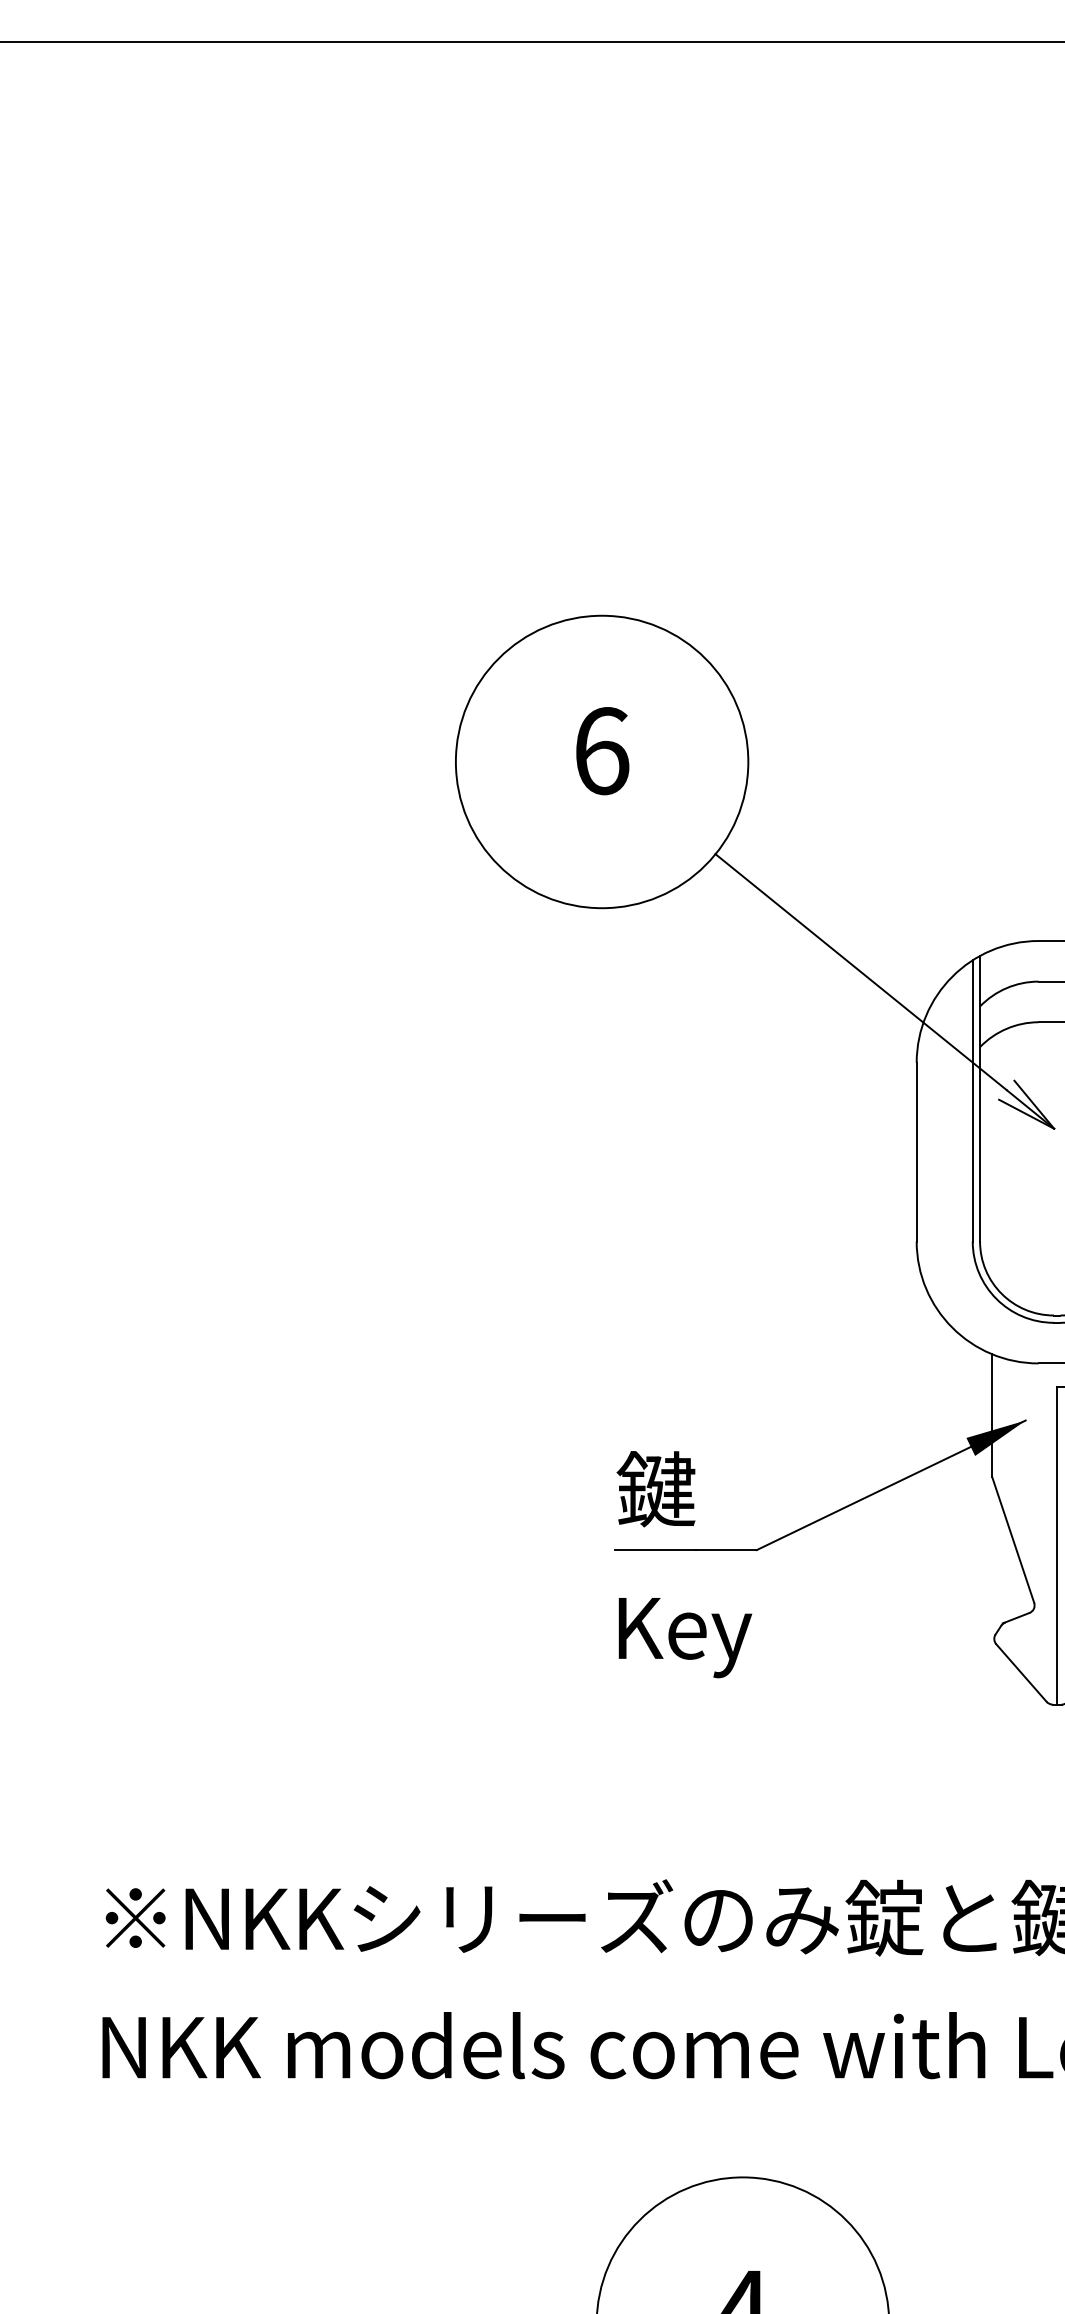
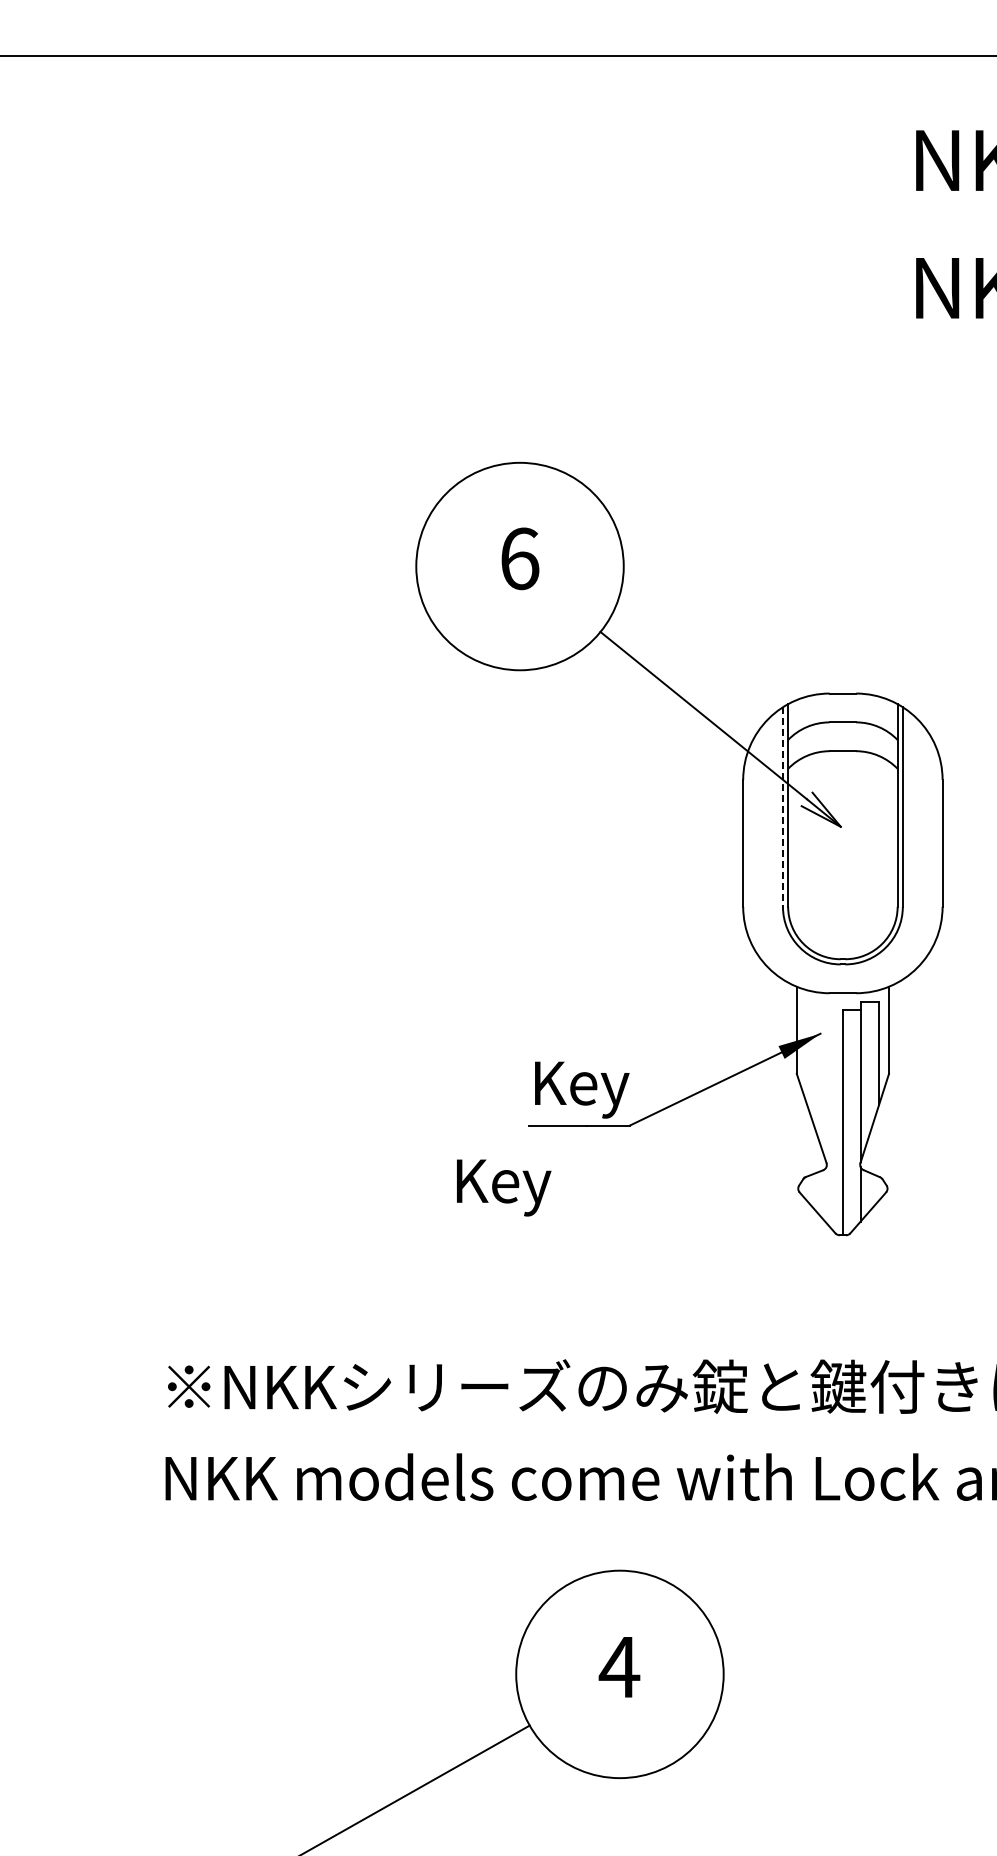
line: (972, 1101) -> (782, 807), solid -> dashed
text: (685, 1494) -> (579, 1086), 鍵 -> Key
text: (685, 1637) -> (504, 1187), moved

